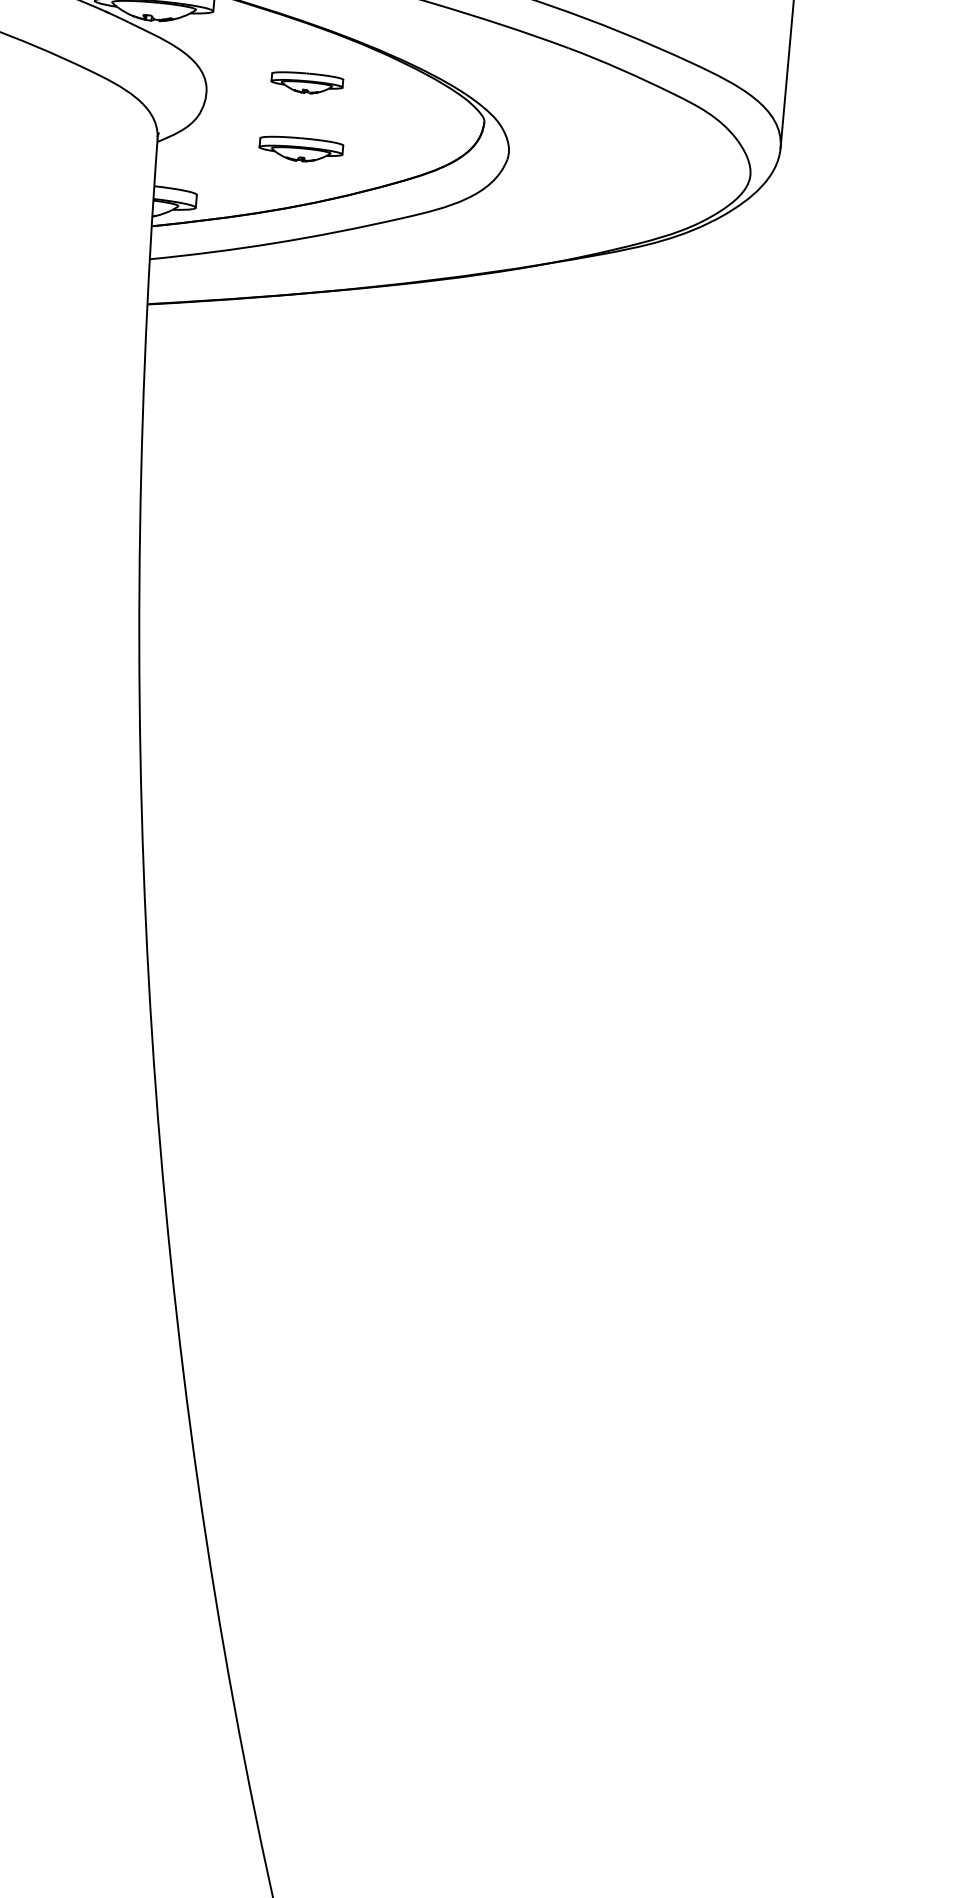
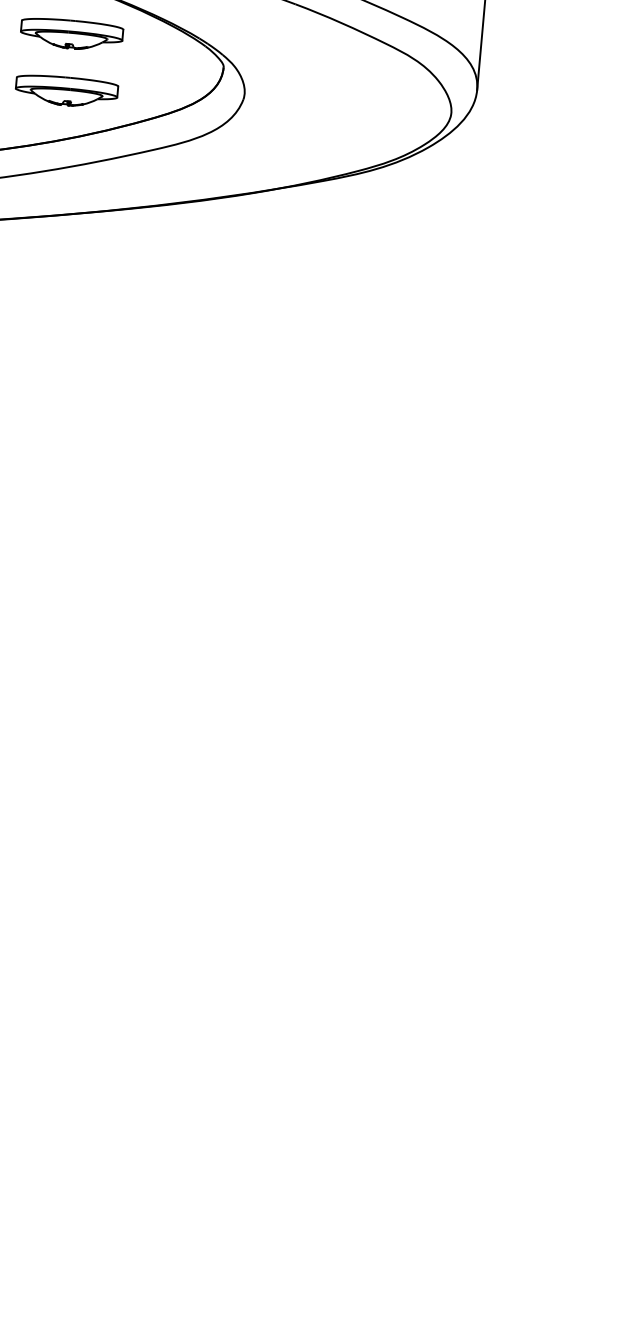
part: (307, 82) -> (72, 33), size x1.67
part: (301, 148) -> (67, 90), size x1.43

